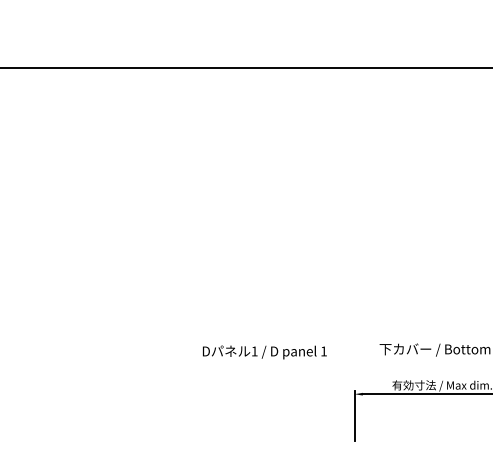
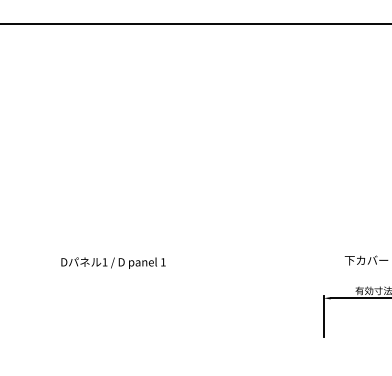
text: (264, 352) -> (113, 263), moved

